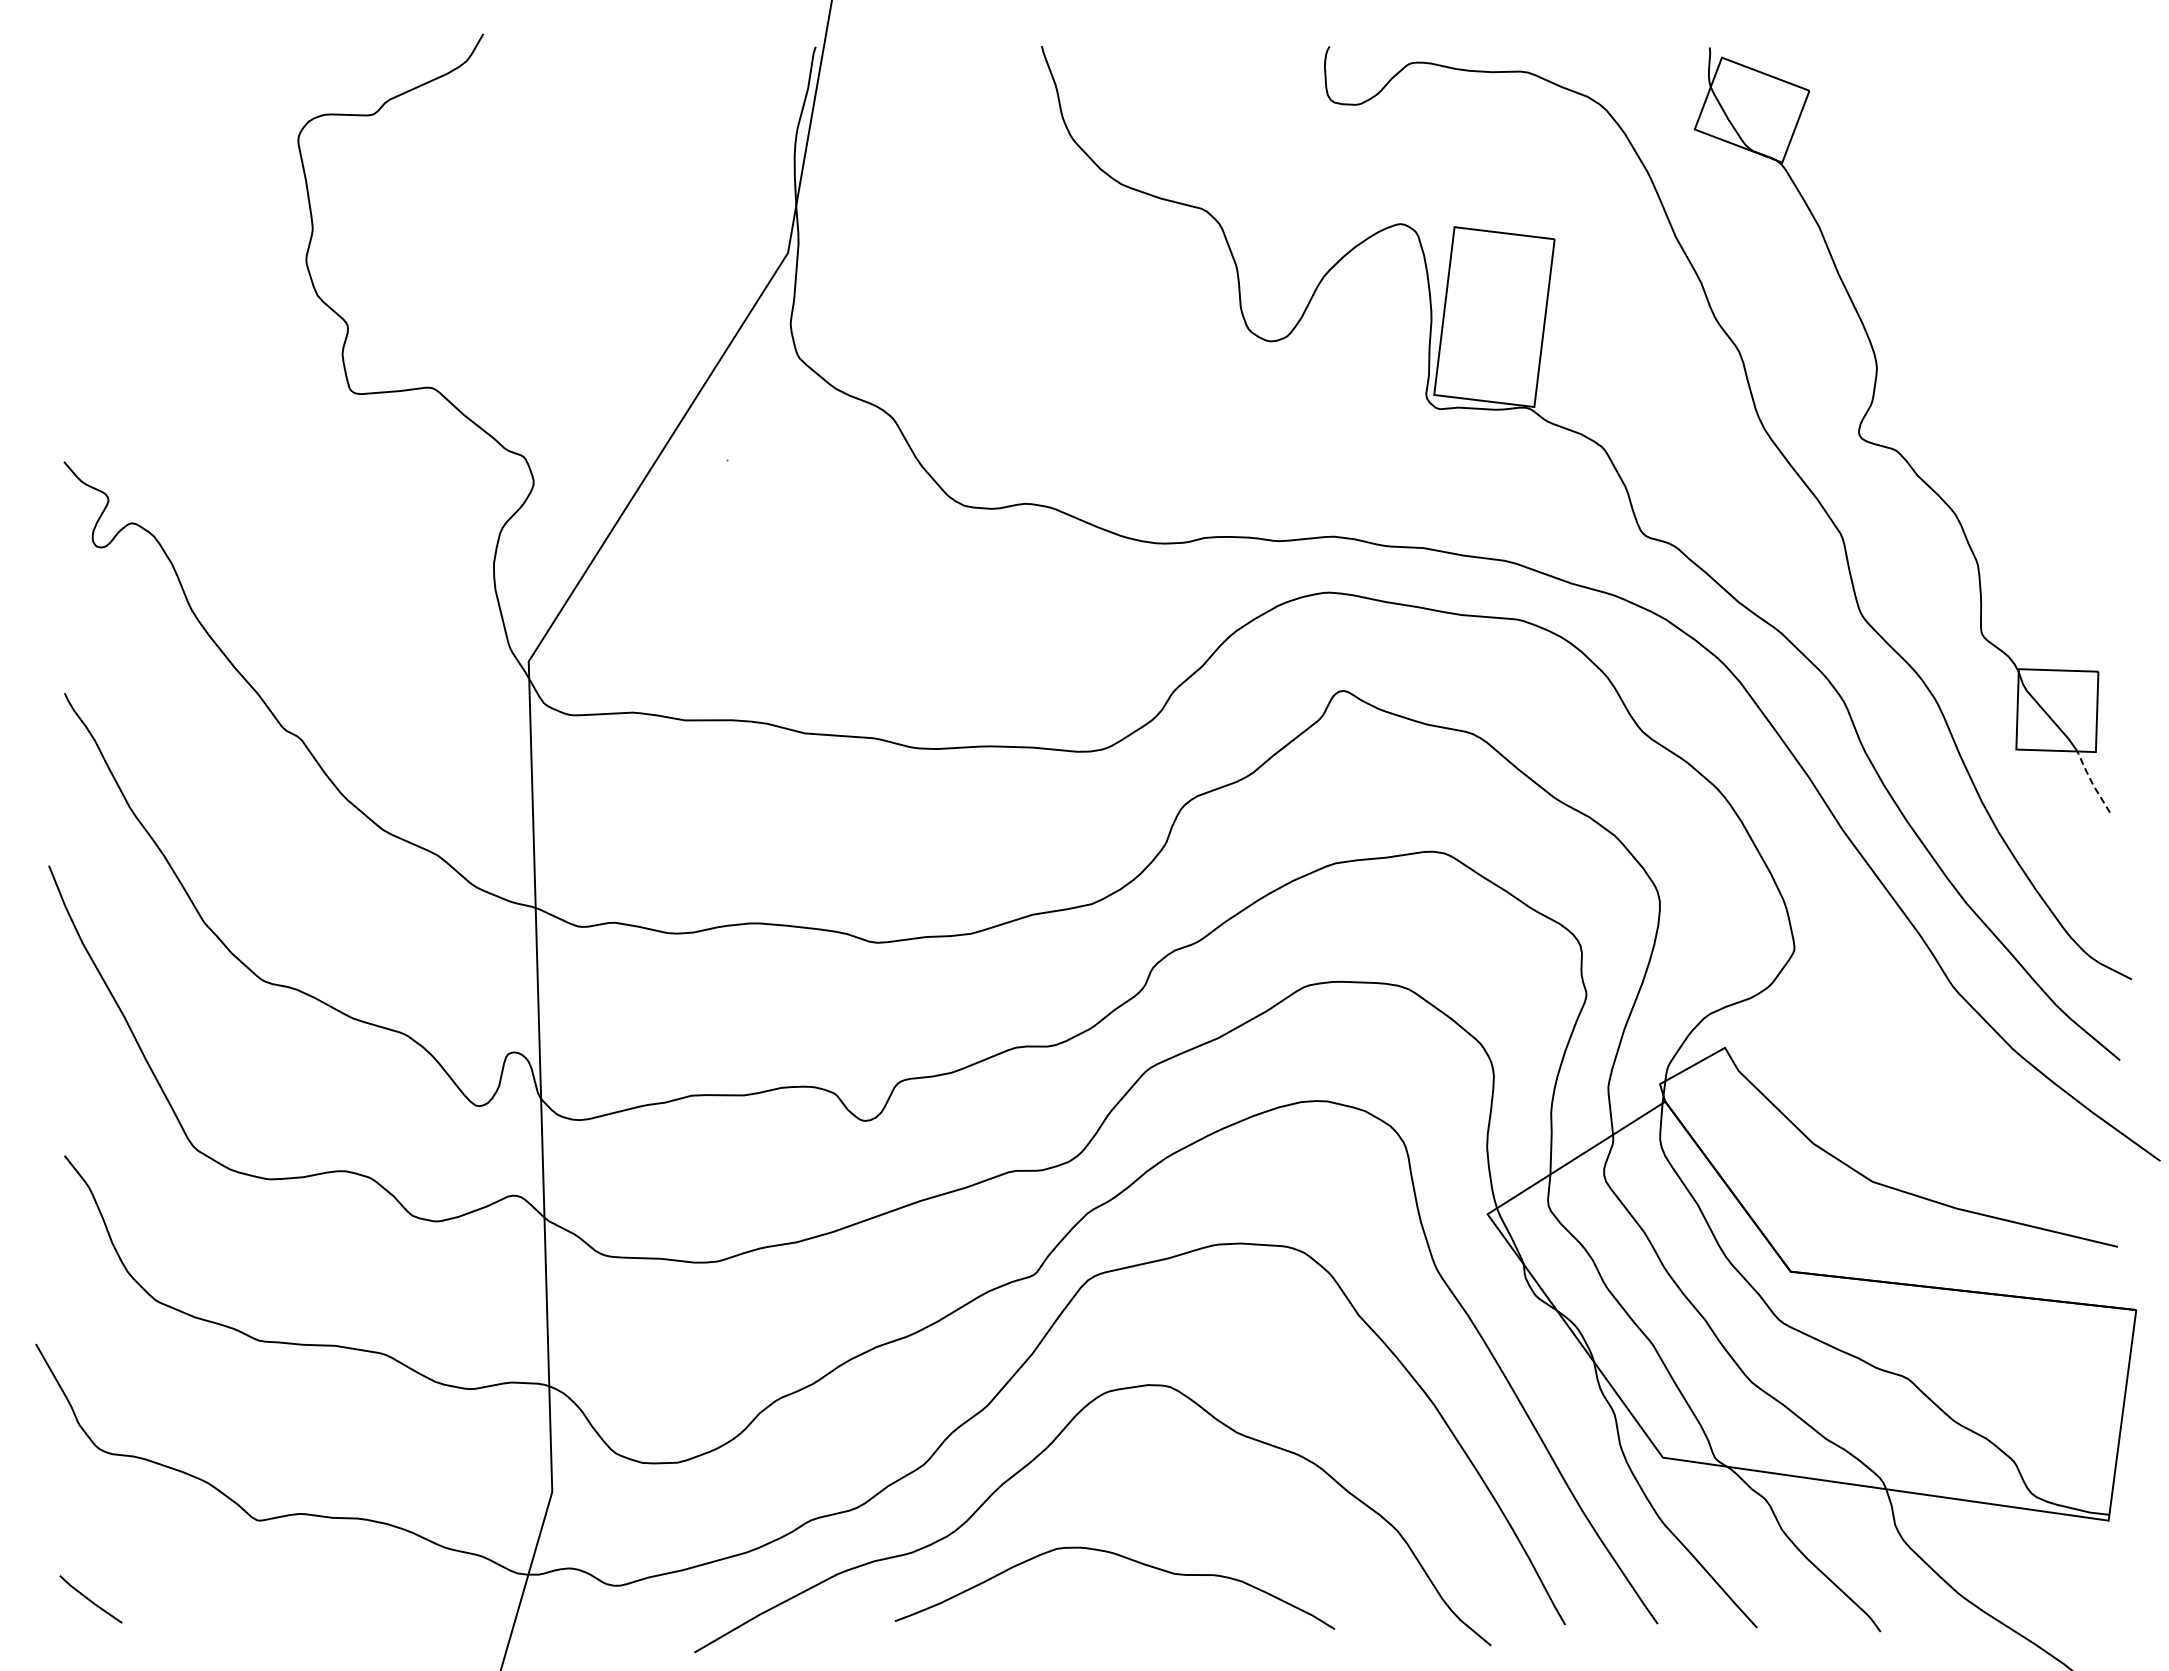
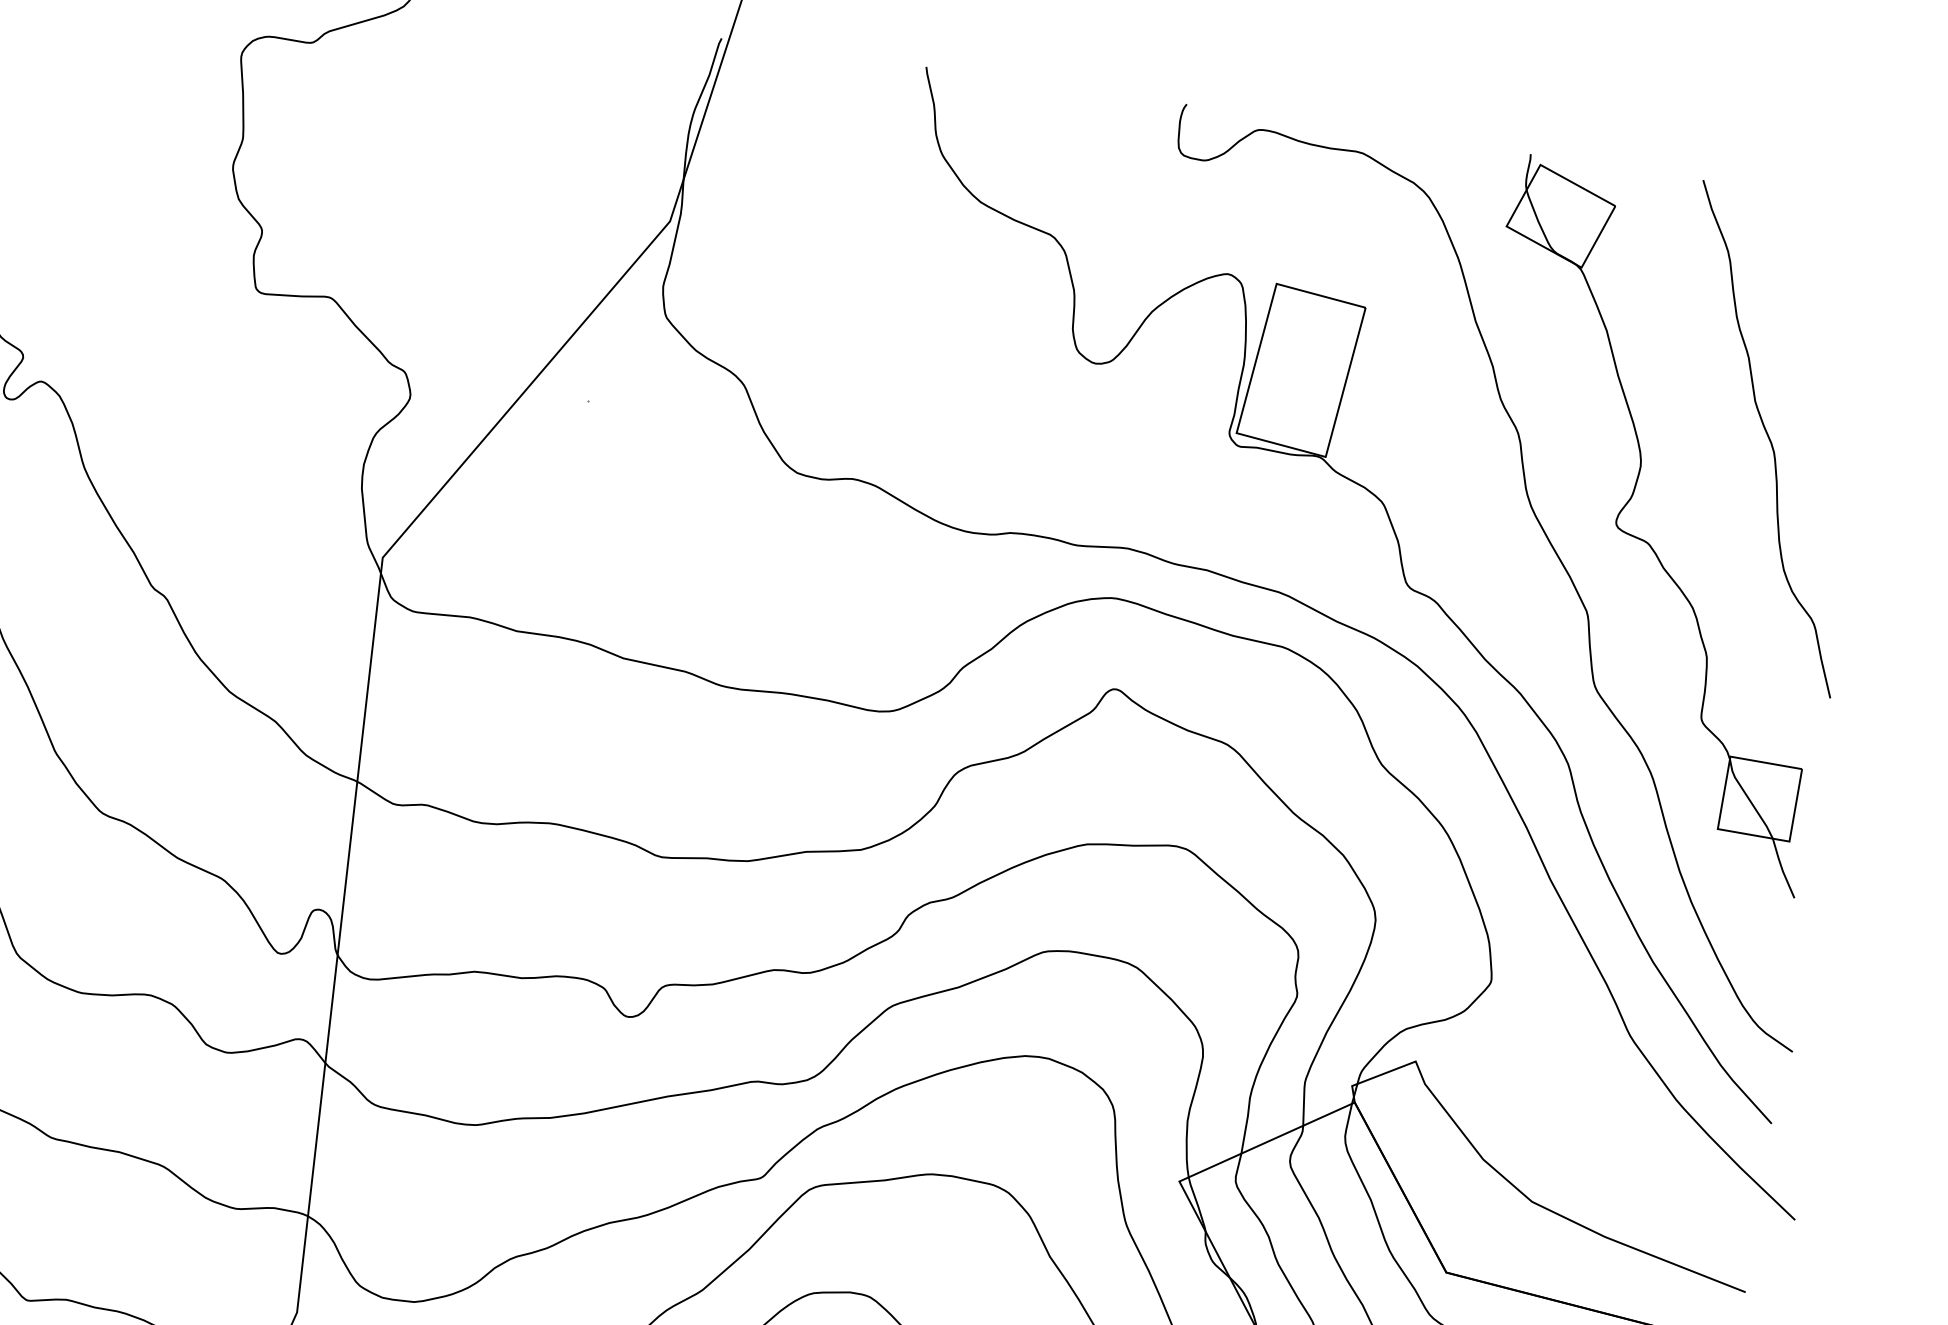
curve: (2010, 318) -> (1768, 438), added
line: (2092, 782) -> (1782, 868), dashed -> solid

